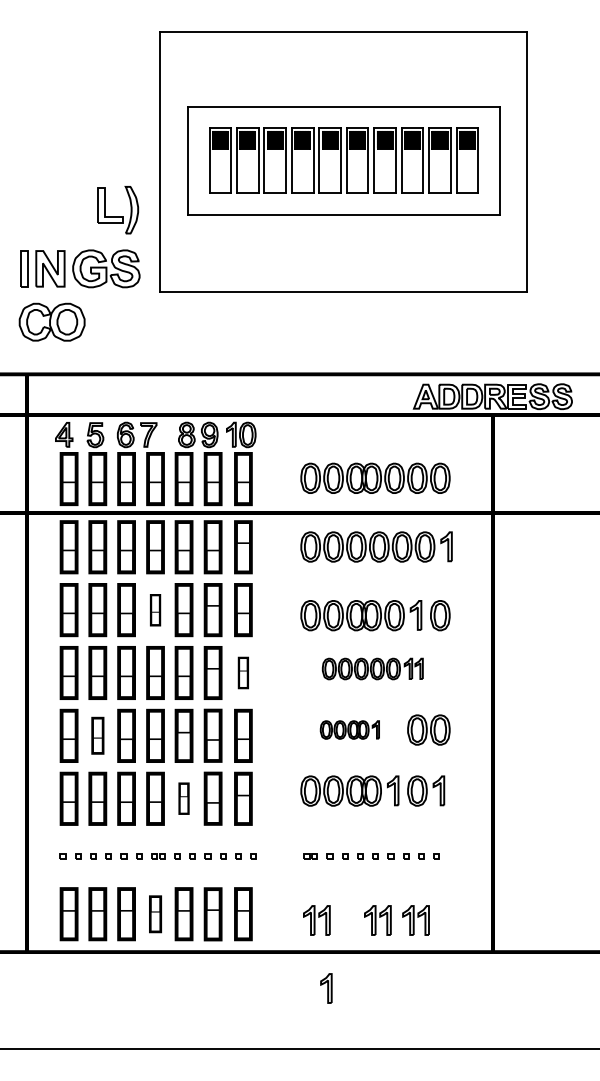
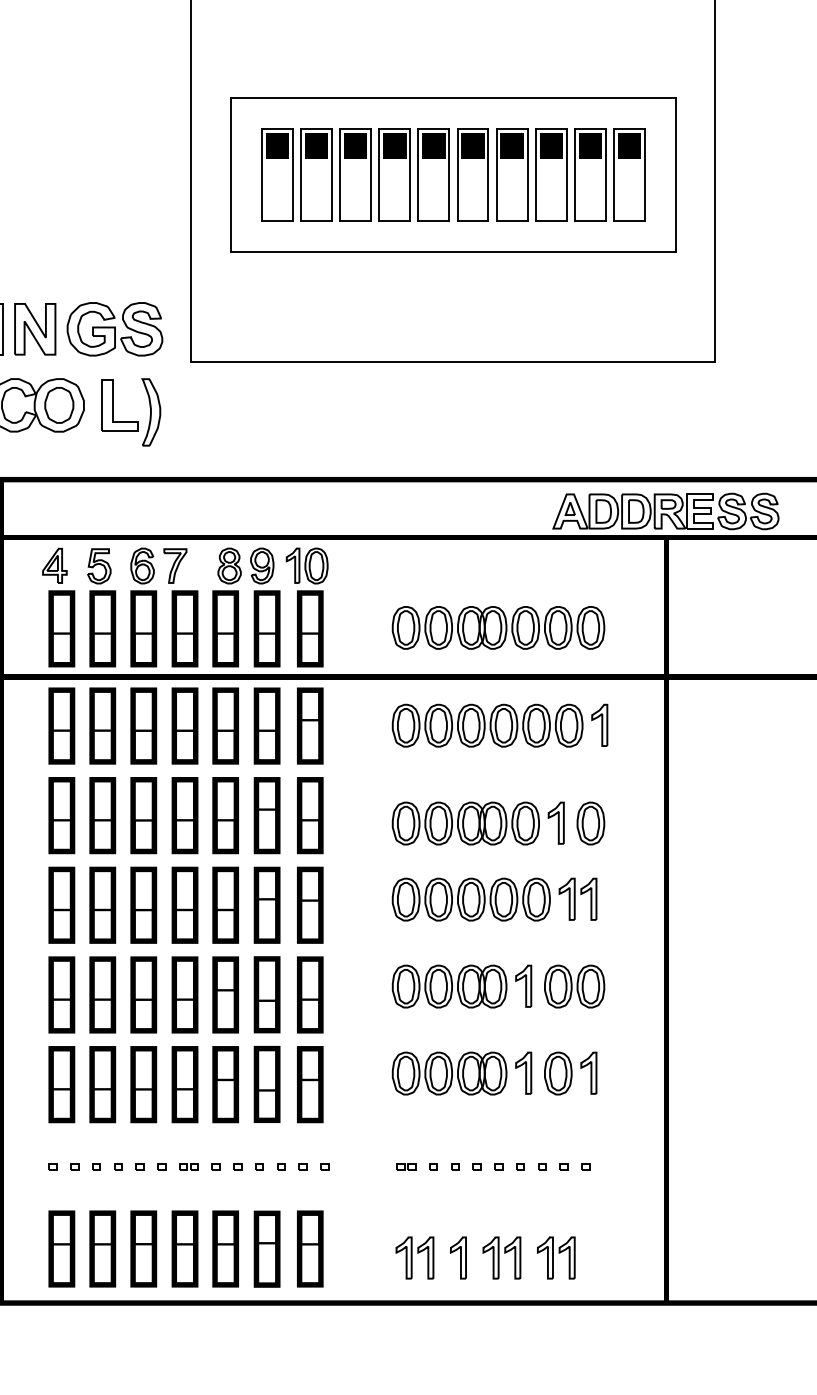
part: (118, 210) -> (132, 412), moved
part: (155, 610) -> (184, 816), size x1.67
part: (372, 668) -> (494, 898), size x1.43
part: (243, 672) -> (310, 904), size x1.67
part: (349, 729) -> (461, 985), size x1.67
part: (97, 735) -> (102, 994), size x1.43
part: (183, 798) -> (224, 1084), size x1.67
part: (155, 914) -> (184, 1249), size x1.43
part: (326, 988) -> (458, 1258), moved

